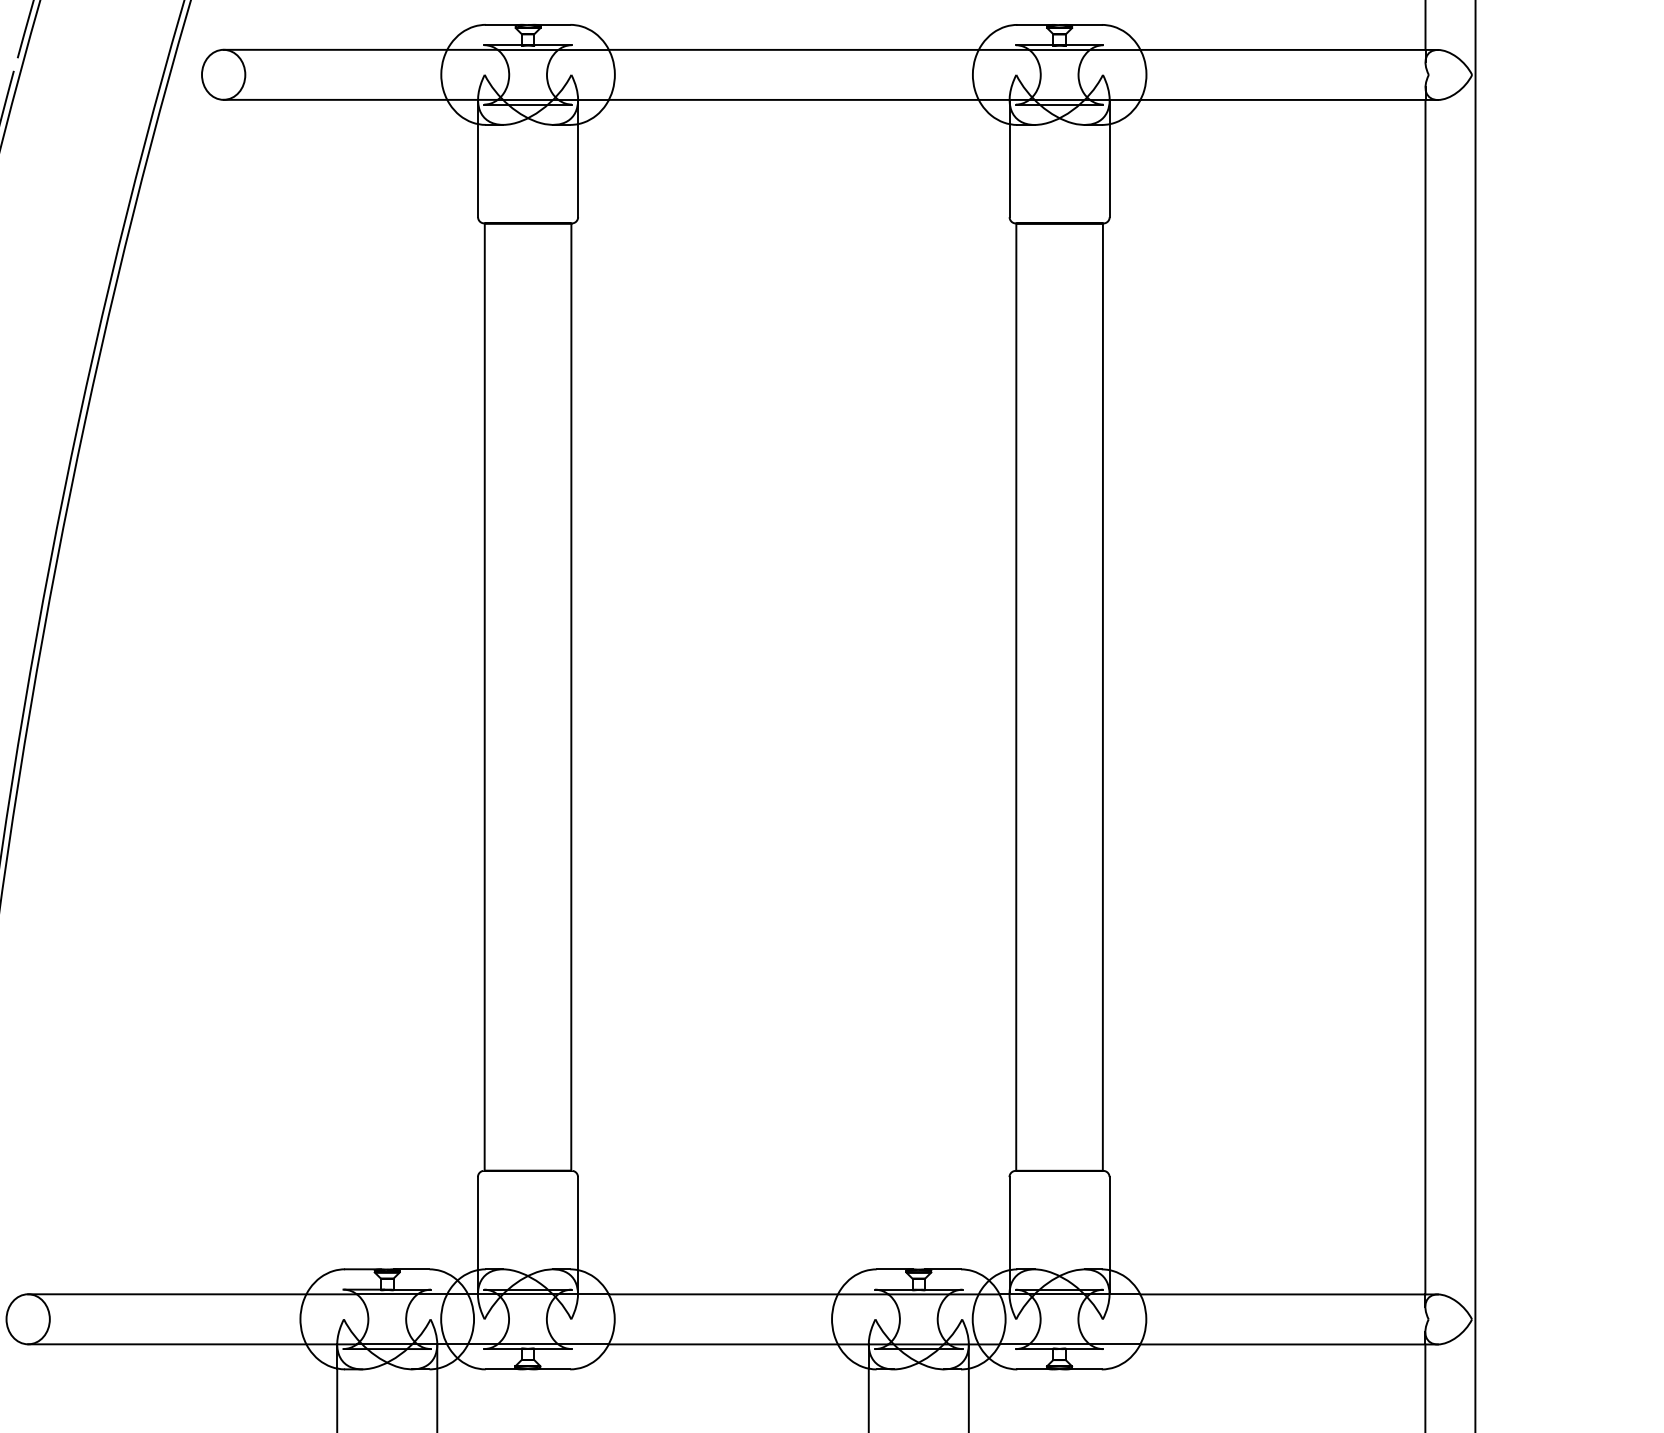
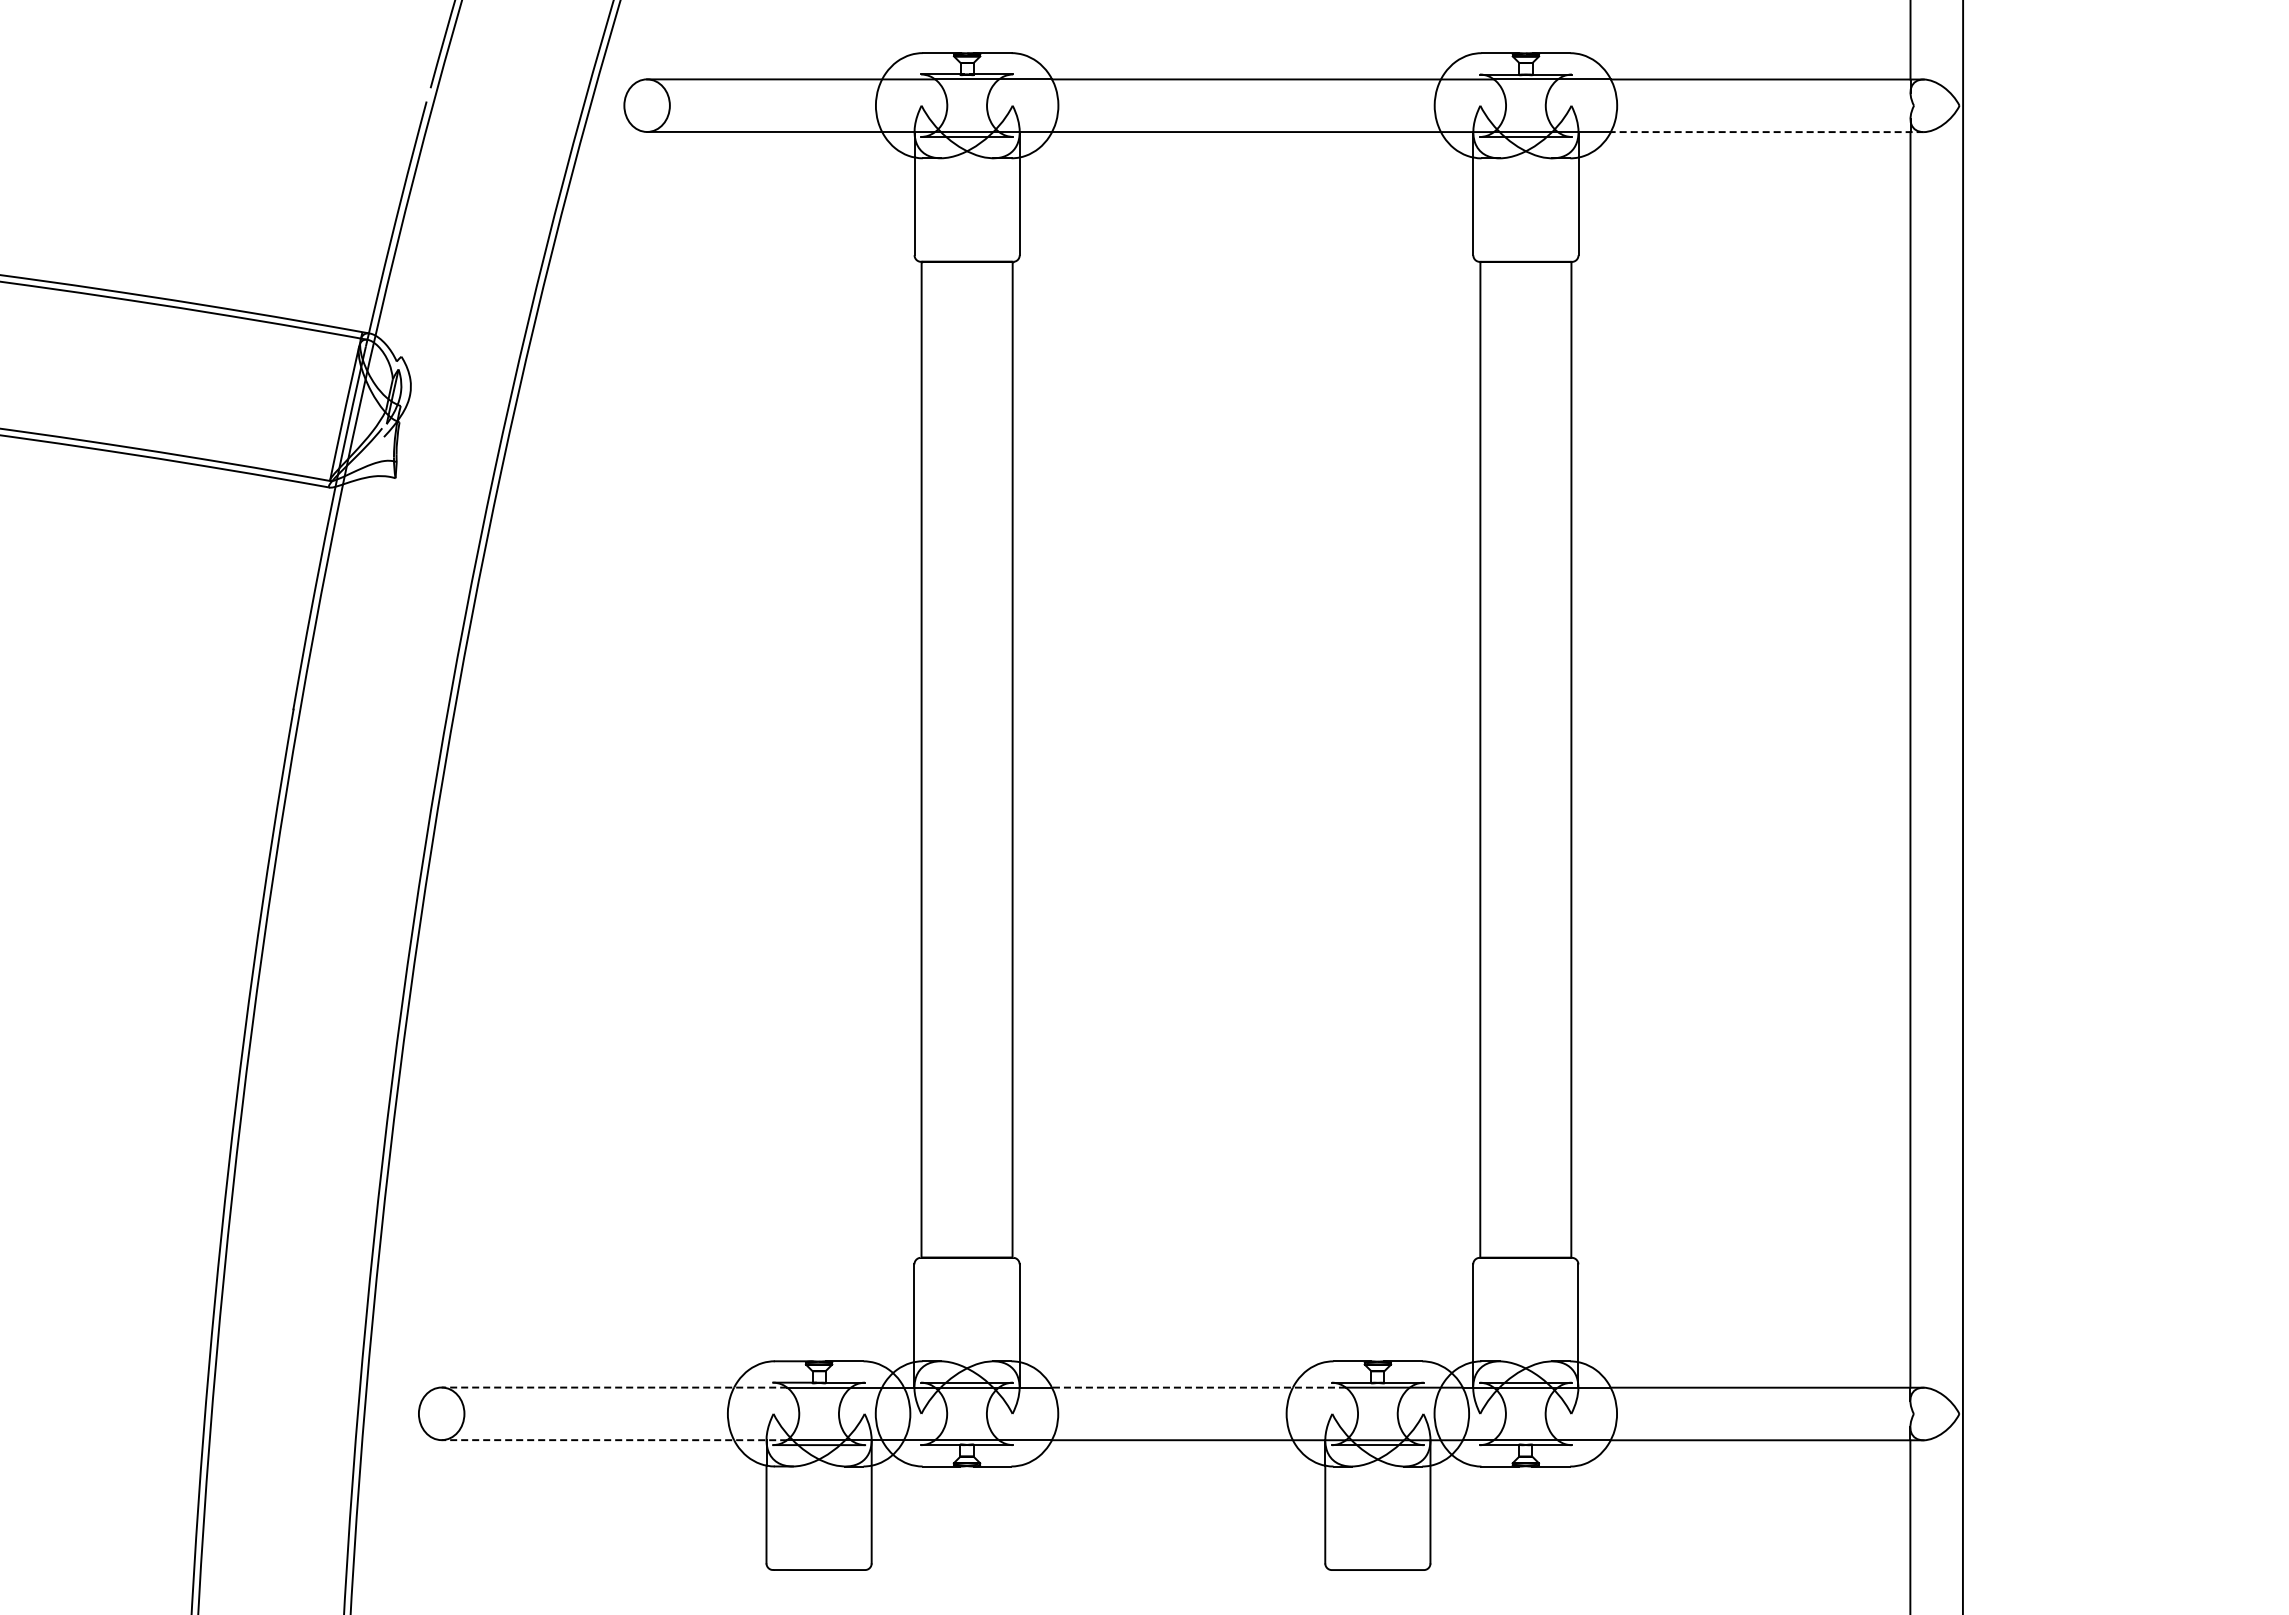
line: (1288, 100) -> (1766, 132), solid -> dashed
line: (192, 1294) -> (614, 1387), solid -> dashed
line: (748, 1294) -> (1198, 1387), solid -> dashed
line: (192, 1344) -> (614, 1440), solid -> dashed

